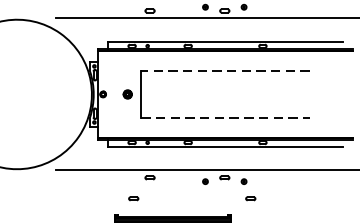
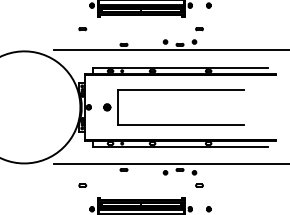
line: (225, 70) -> (180, 89), dashed -> solid
line: (226, 117) -> (181, 124), dashed -> solid
part: (133, 198) -> (82, 185), moved

